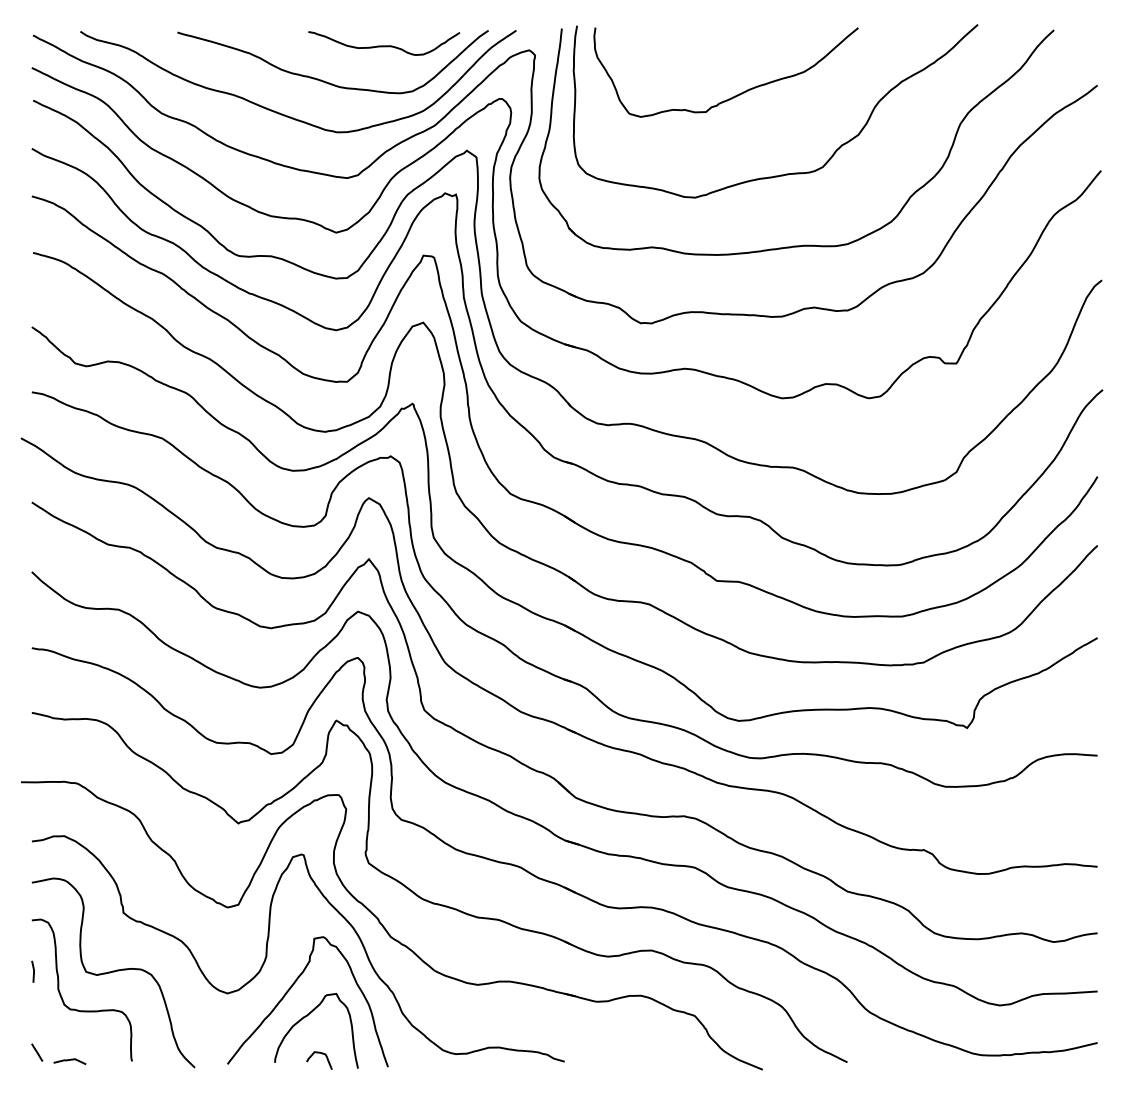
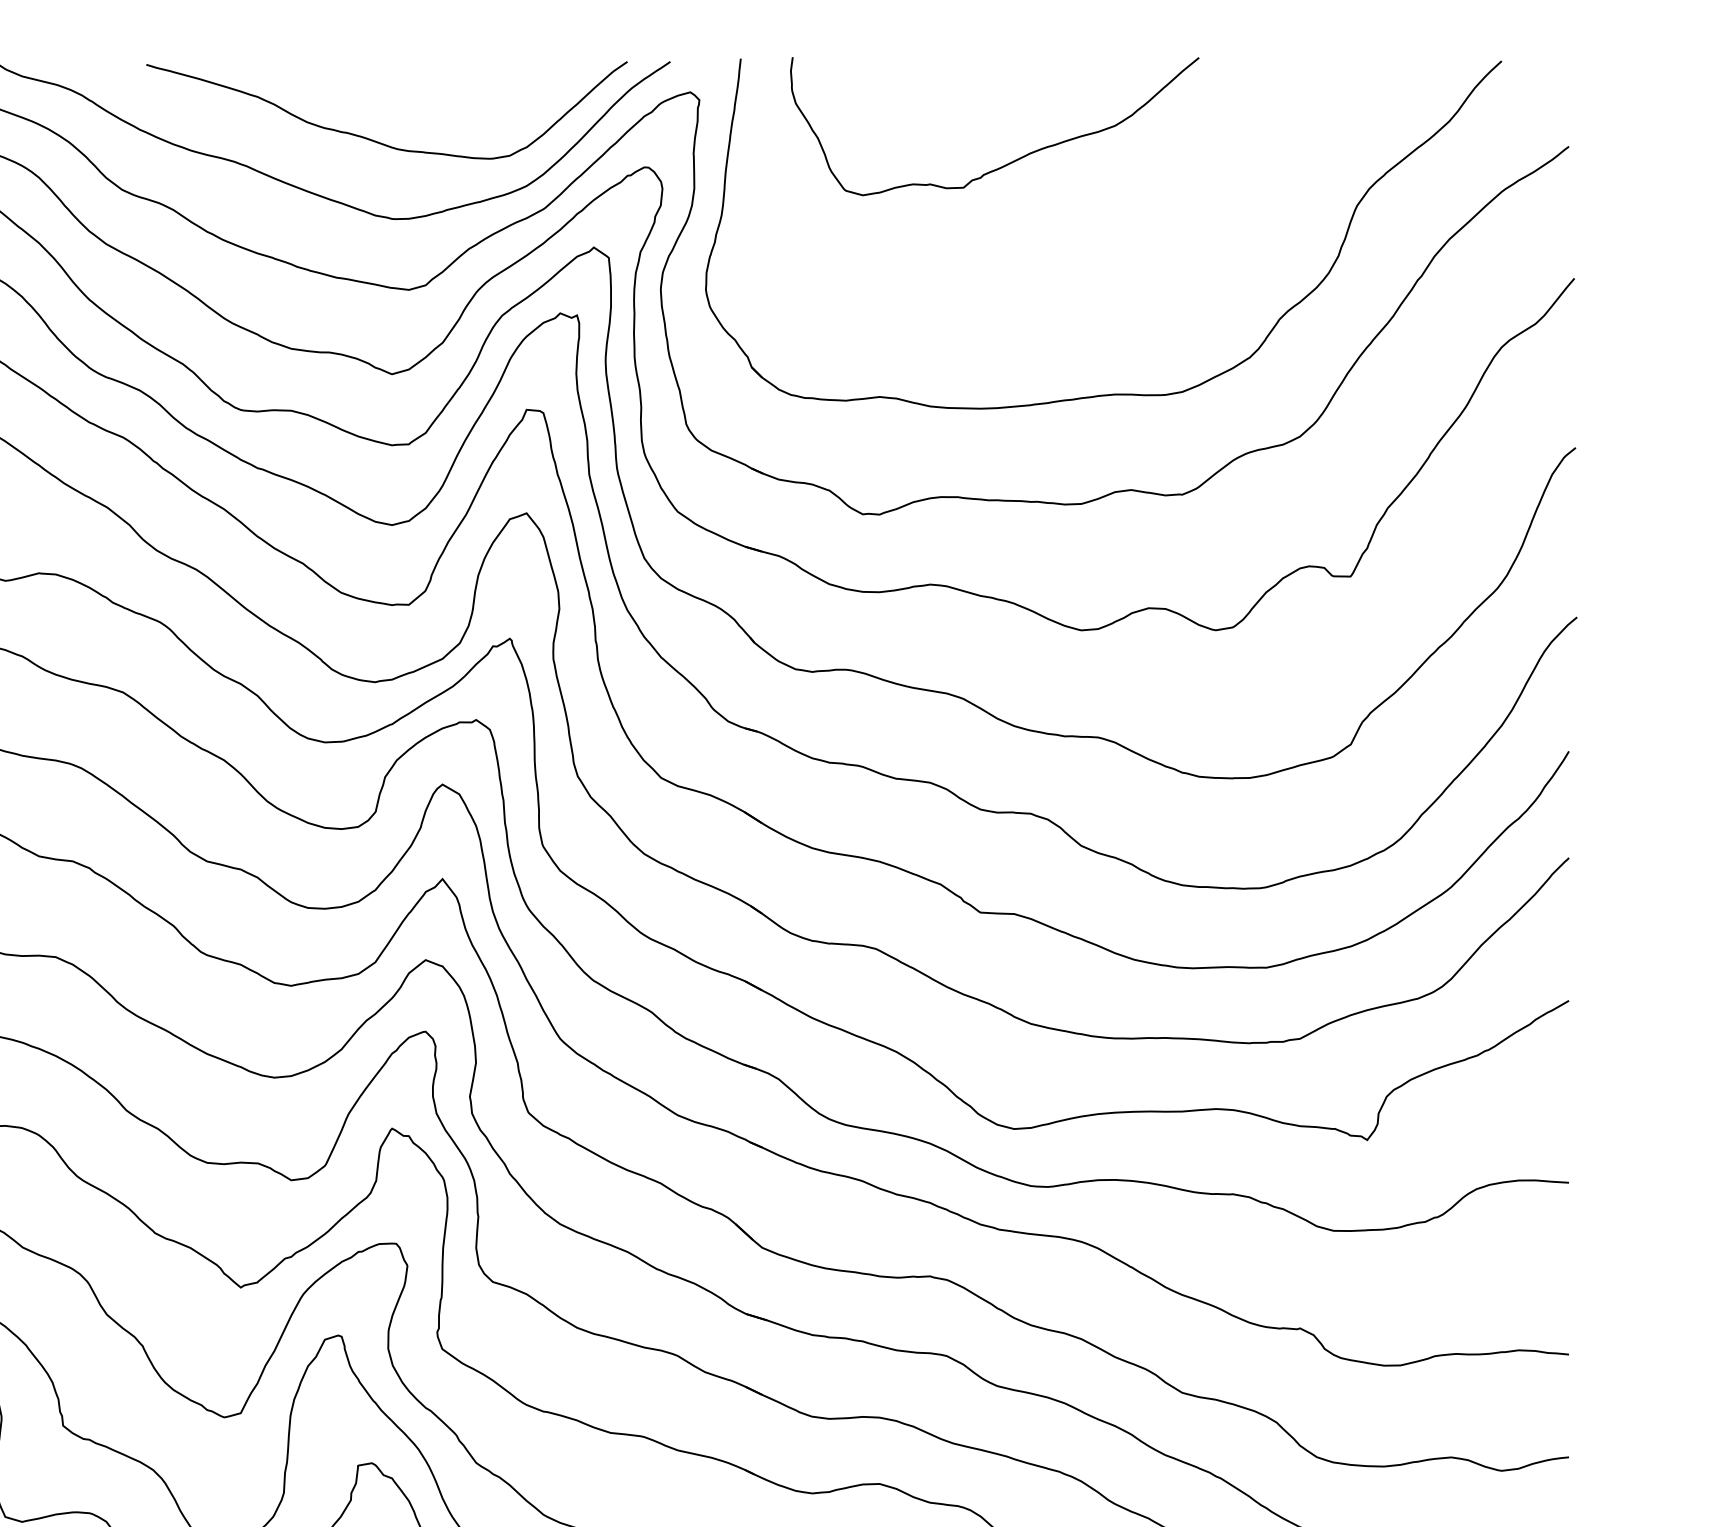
curve: (384, 45) -> (466, 84), removed
curve: (785, 173) -> (1086, 282), removed

